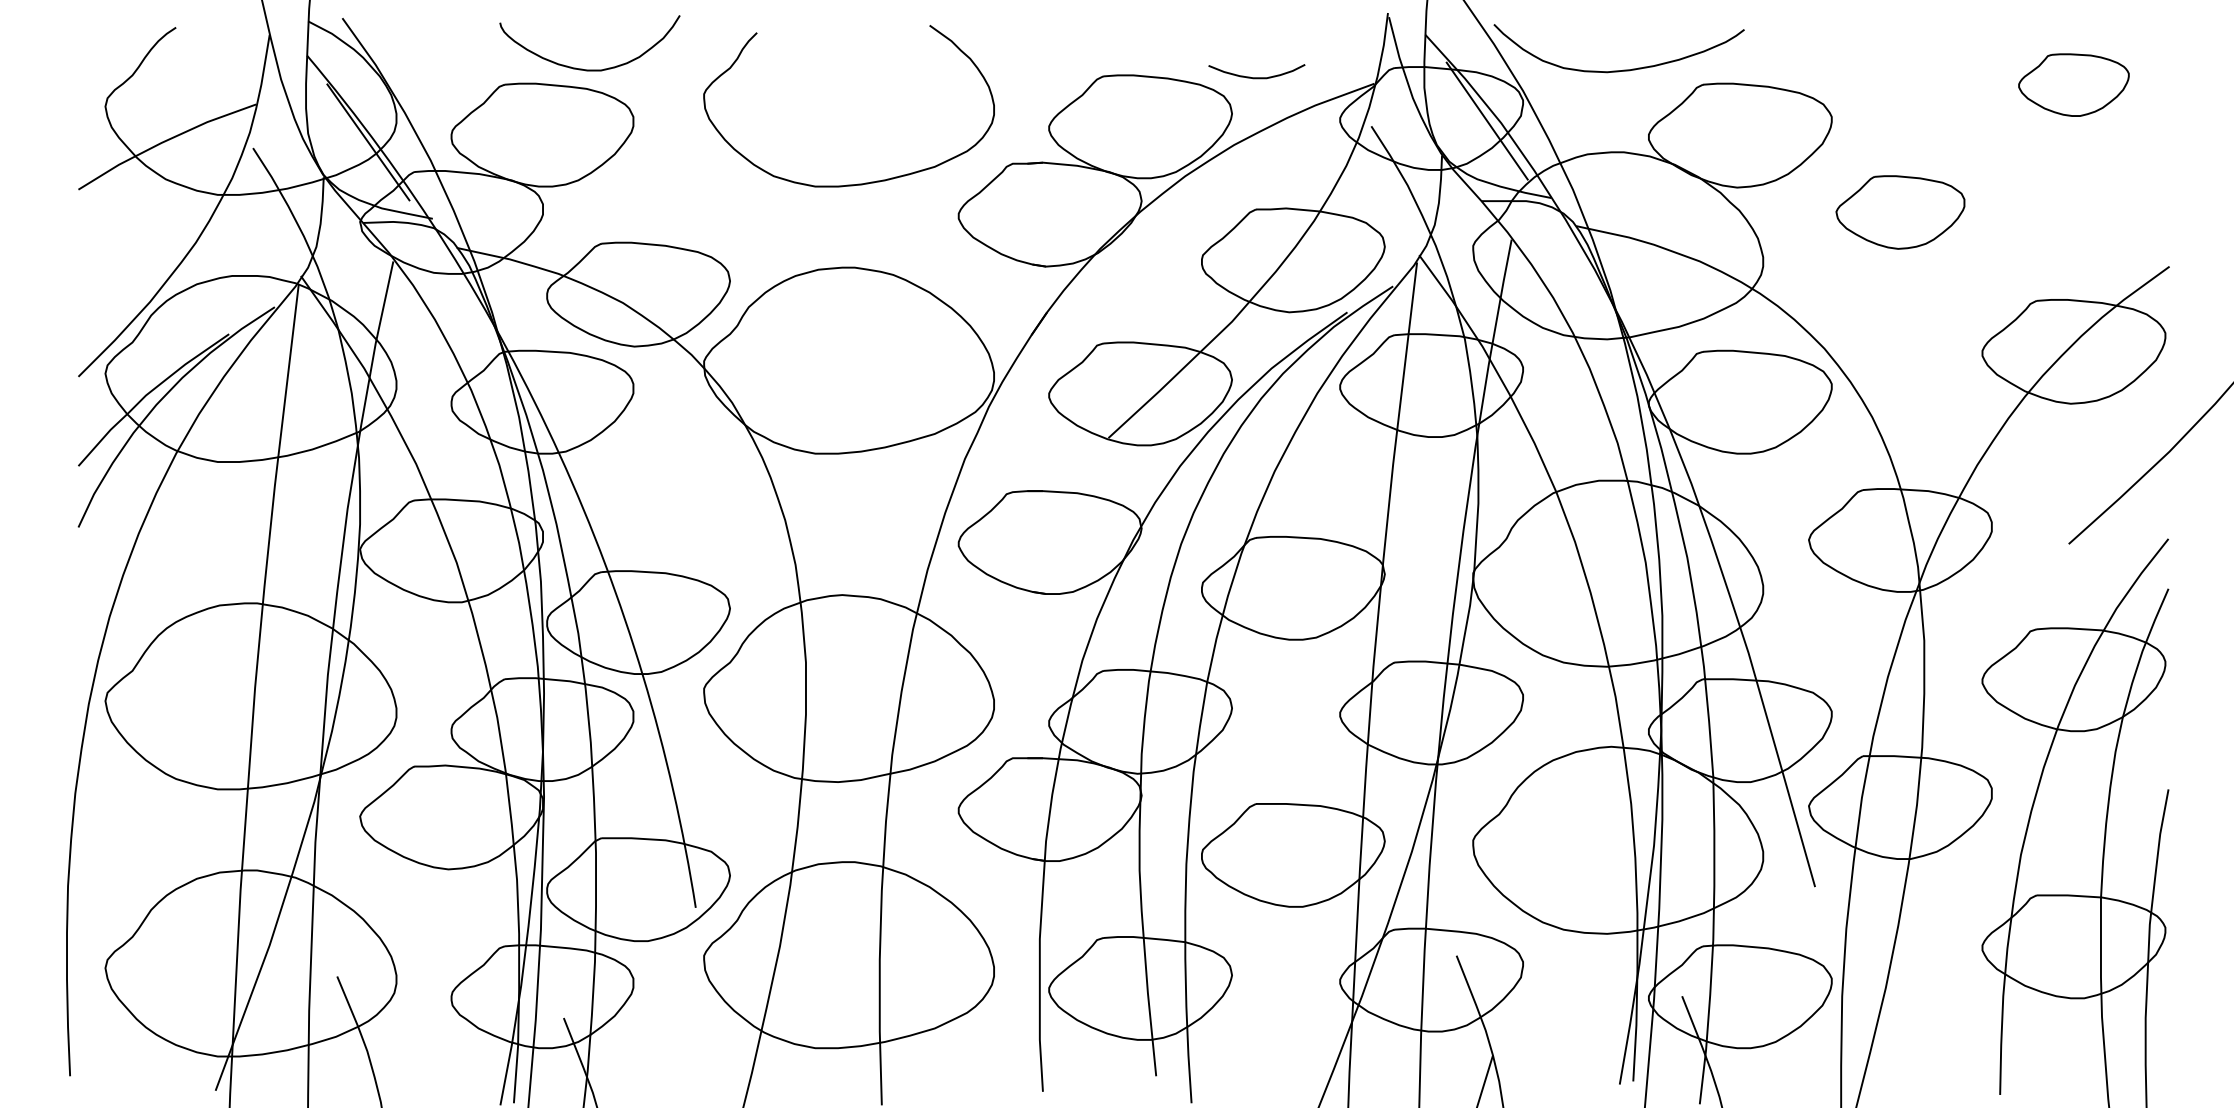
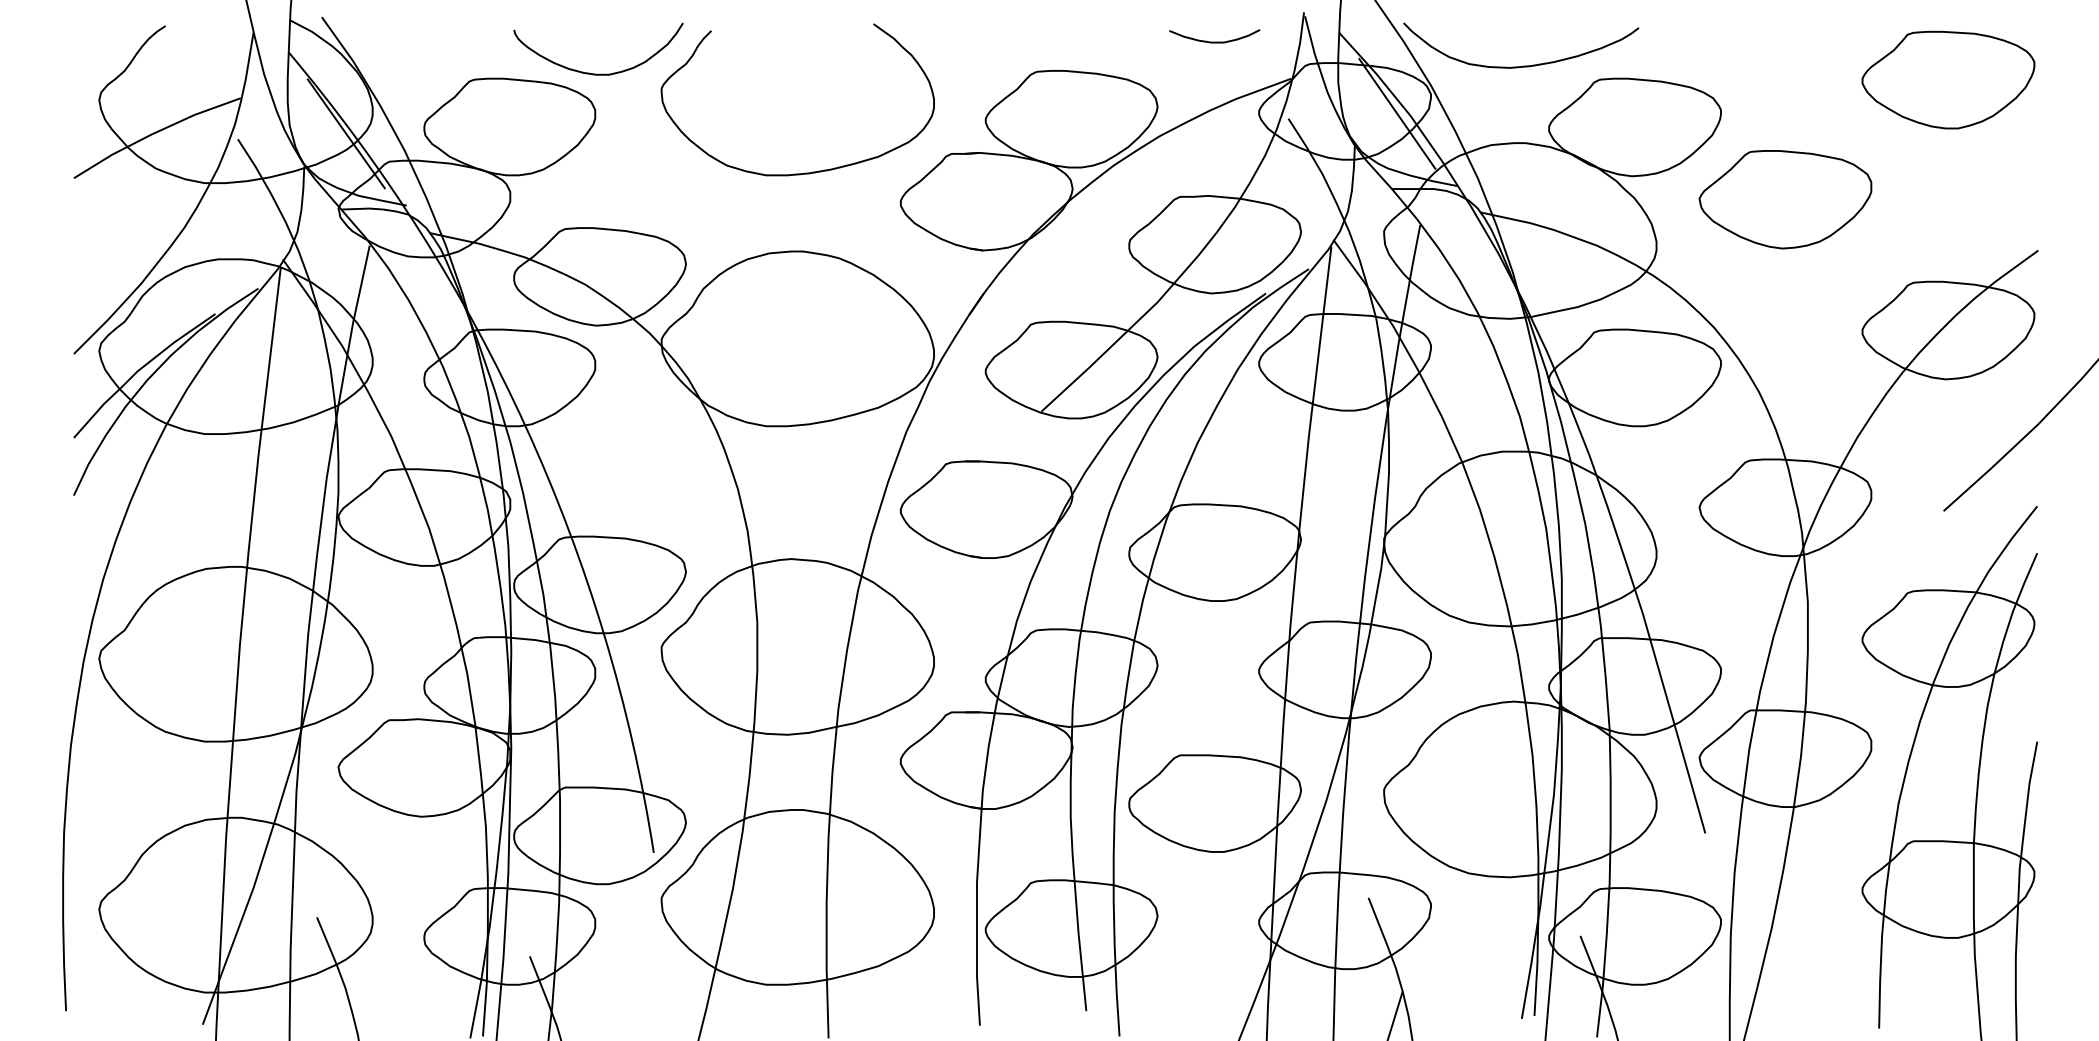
curve: (582, 68) -> (591, 72), moved
curve: (1256, 77) -> (1214, 41), moved
part: (2073, 84) -> (1948, 79), size x1.67
part: (1900, 212) -> (1785, 199), size x1.43

